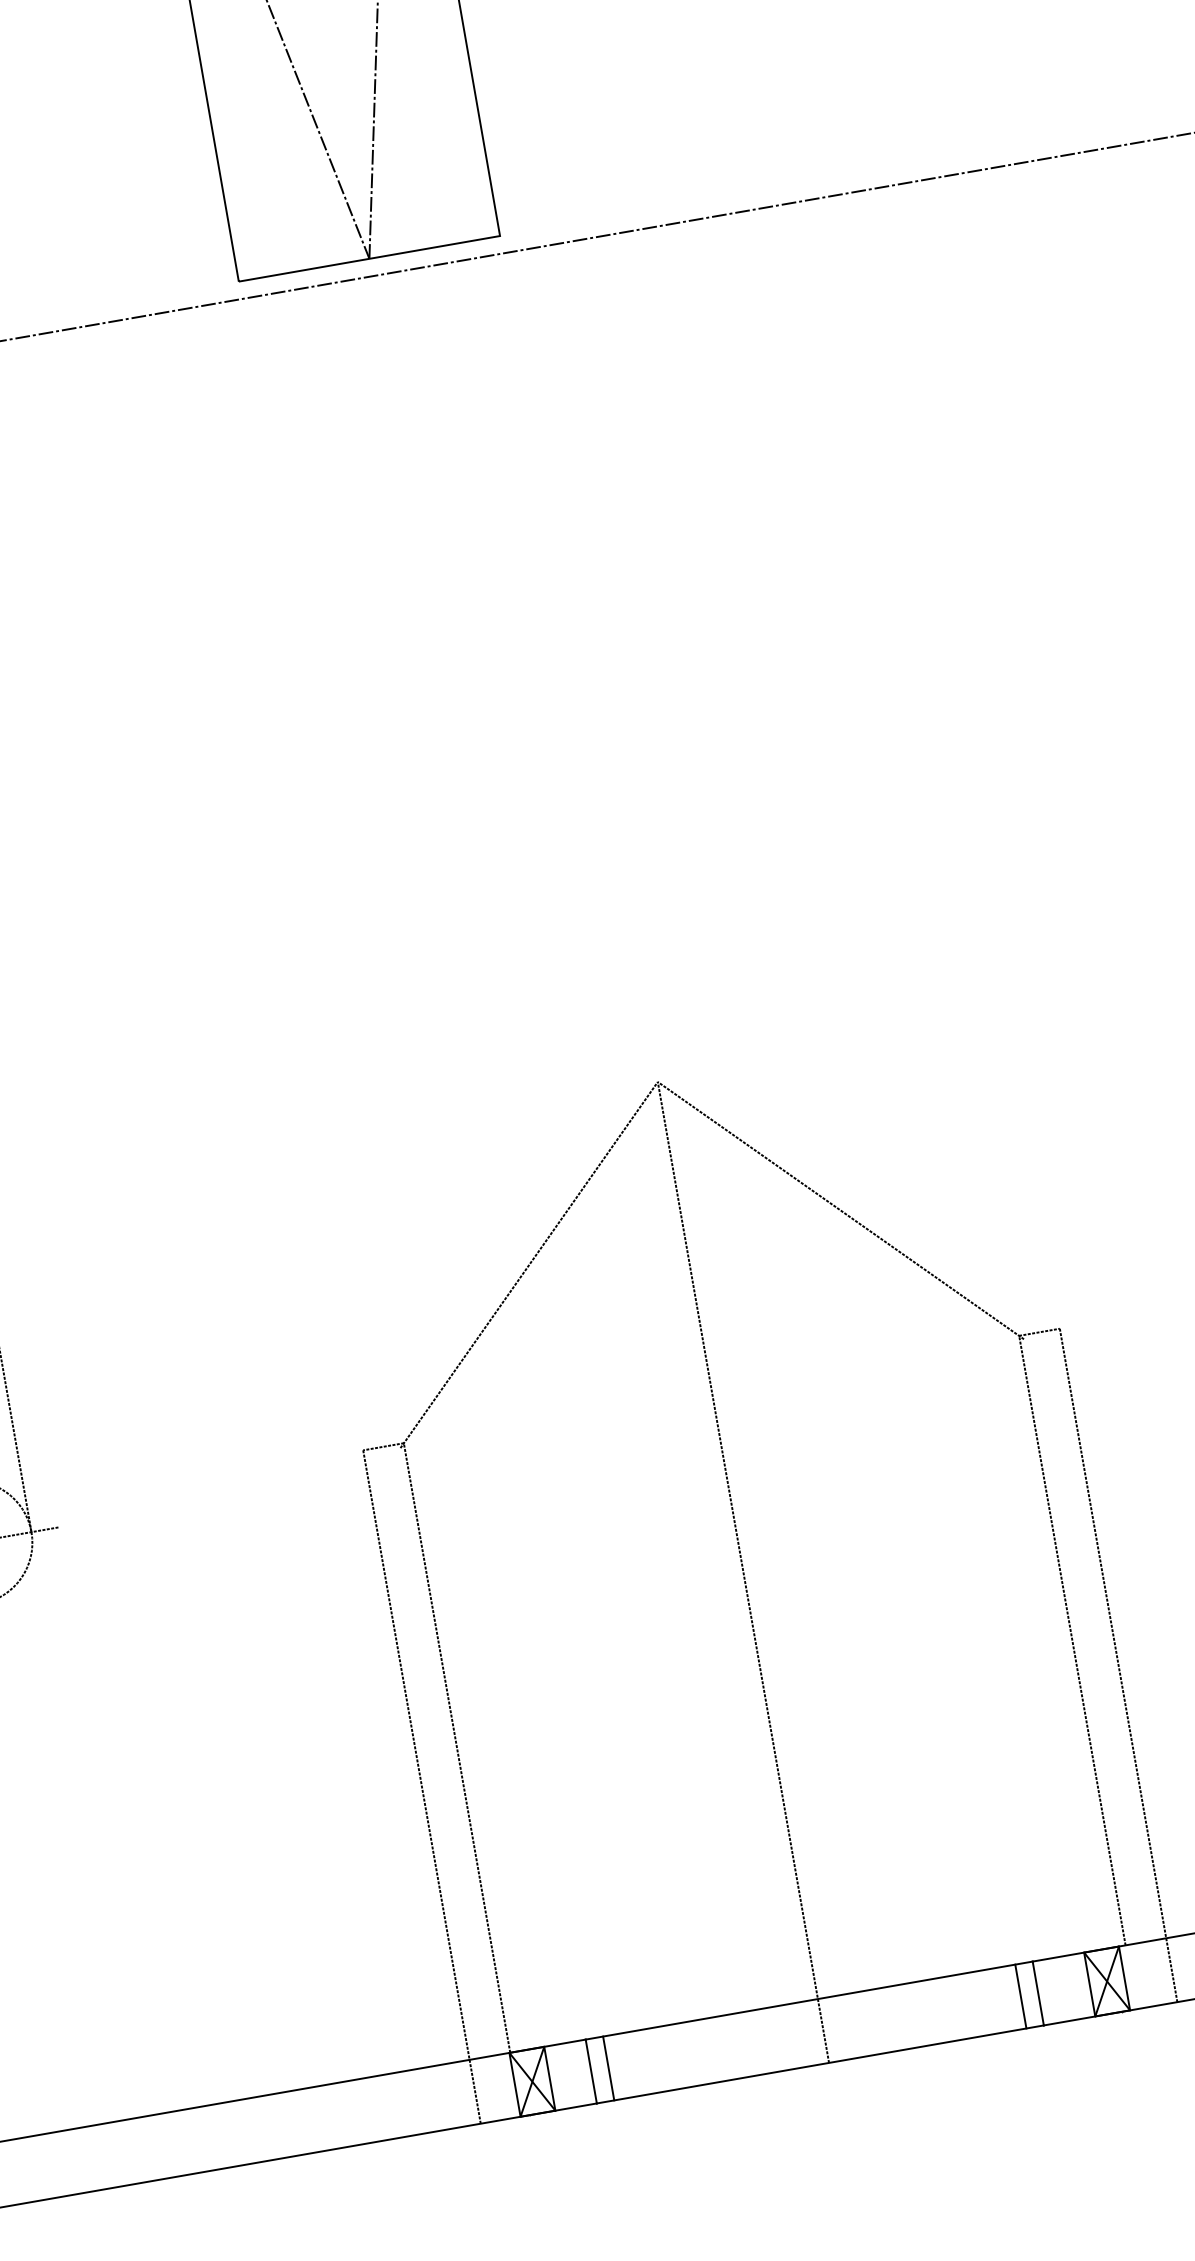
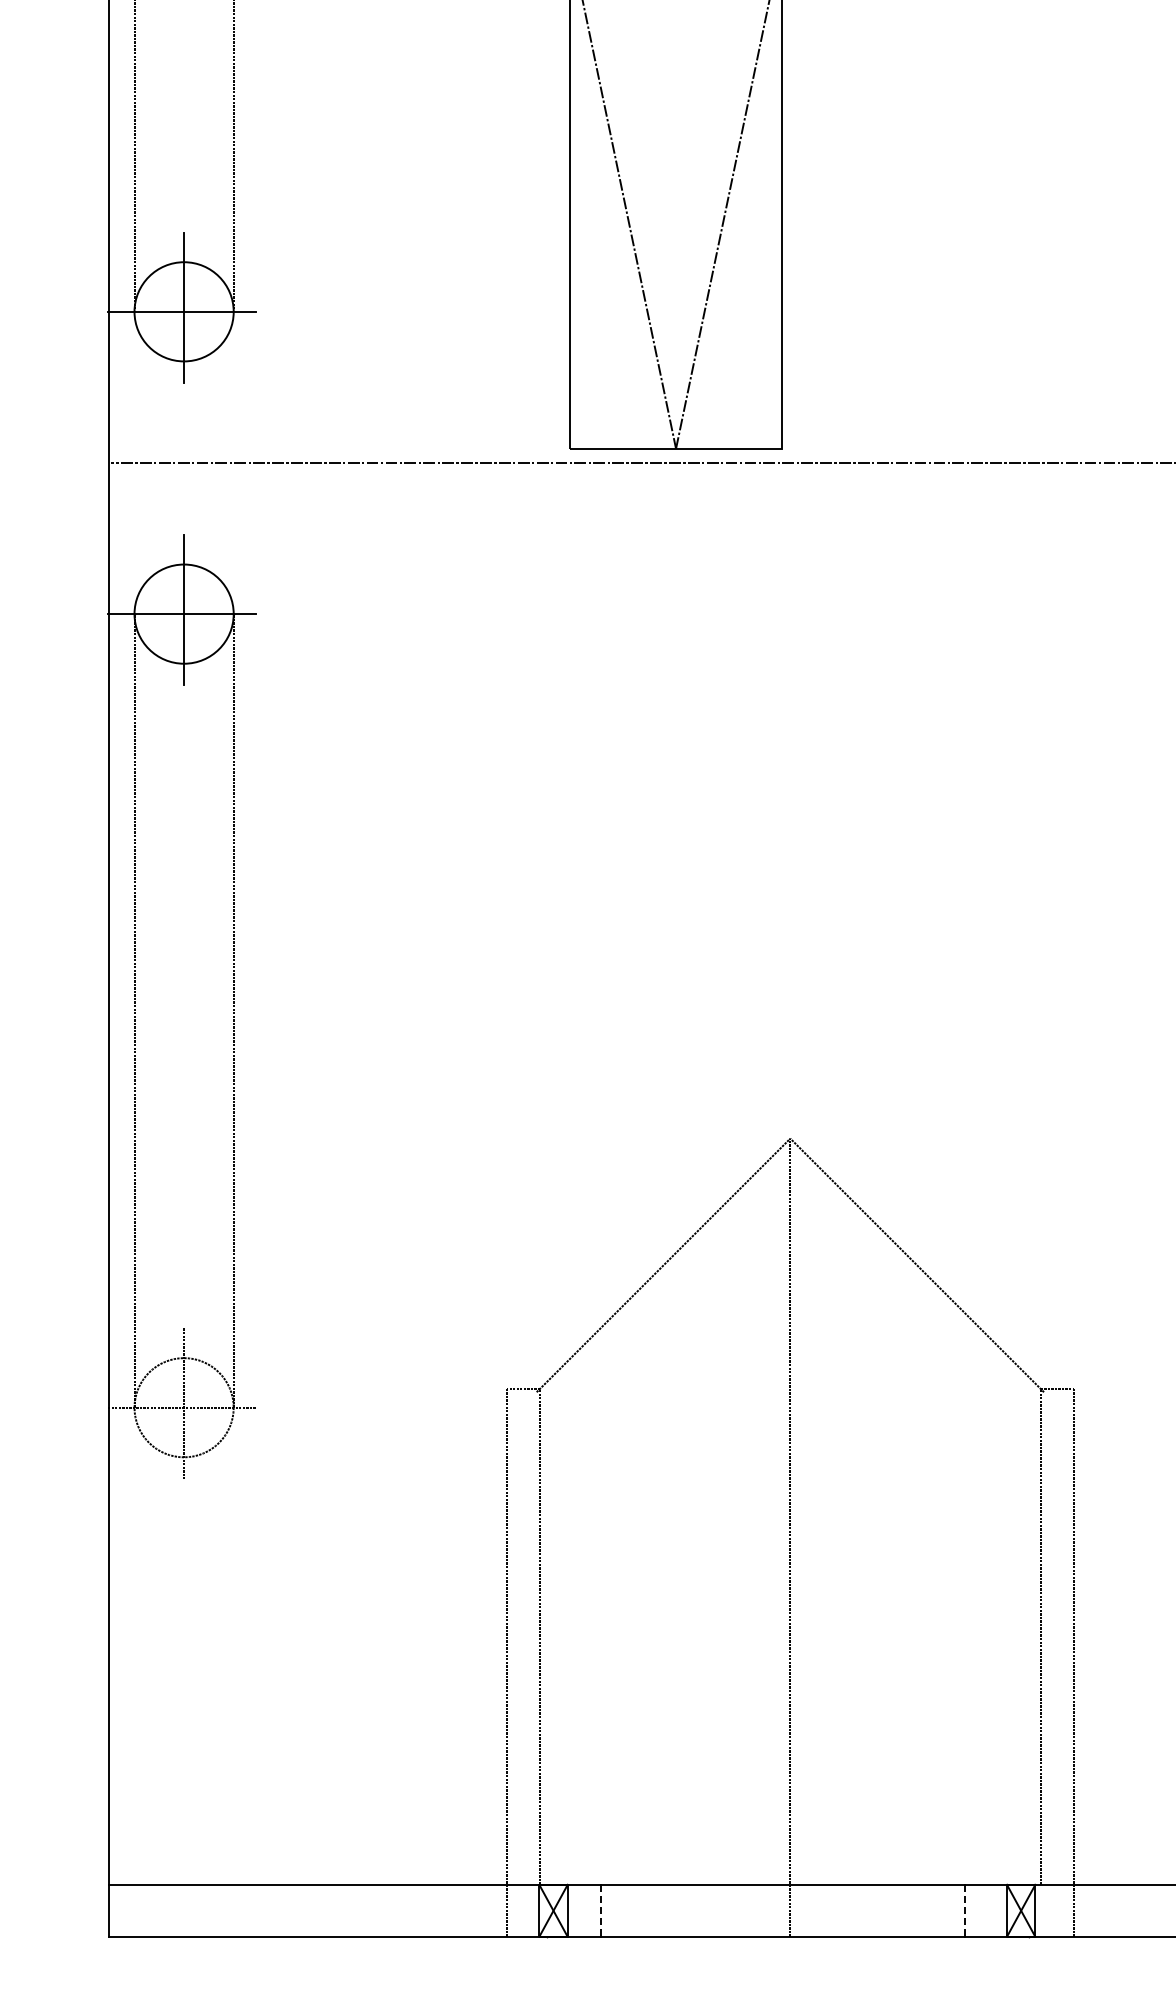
line: (1038, 1993) -> (965, 1910), solid -> dashed
line: (1020, 1996) -> (950, 1910), removed
line: (608, 2068) -> (615, 1910), removed
line: (591, 2071) -> (601, 1910), solid -> dashed

